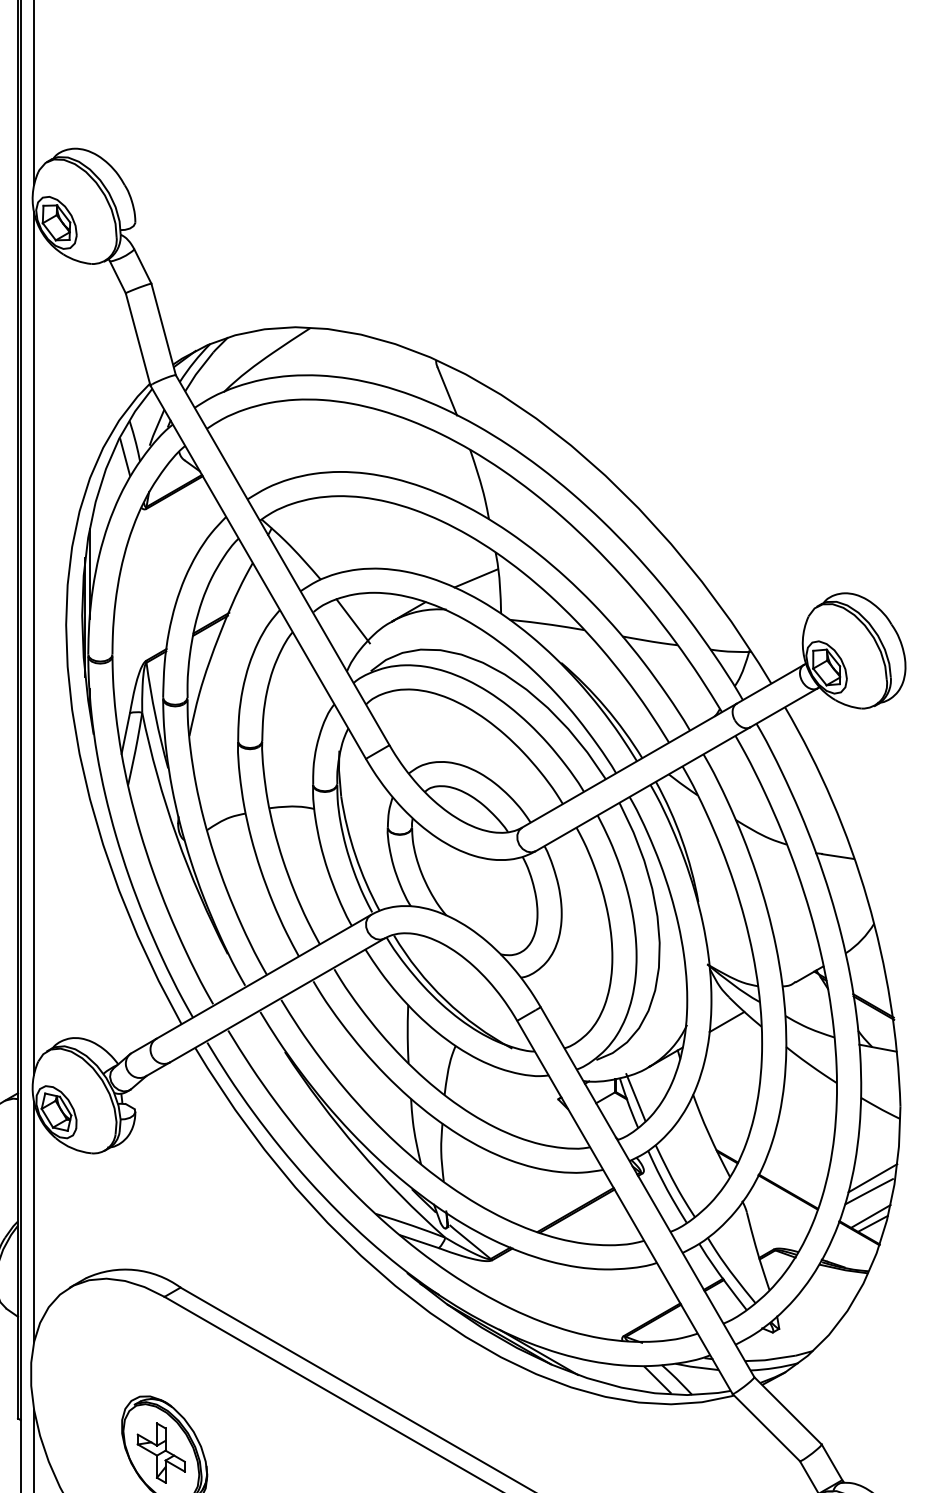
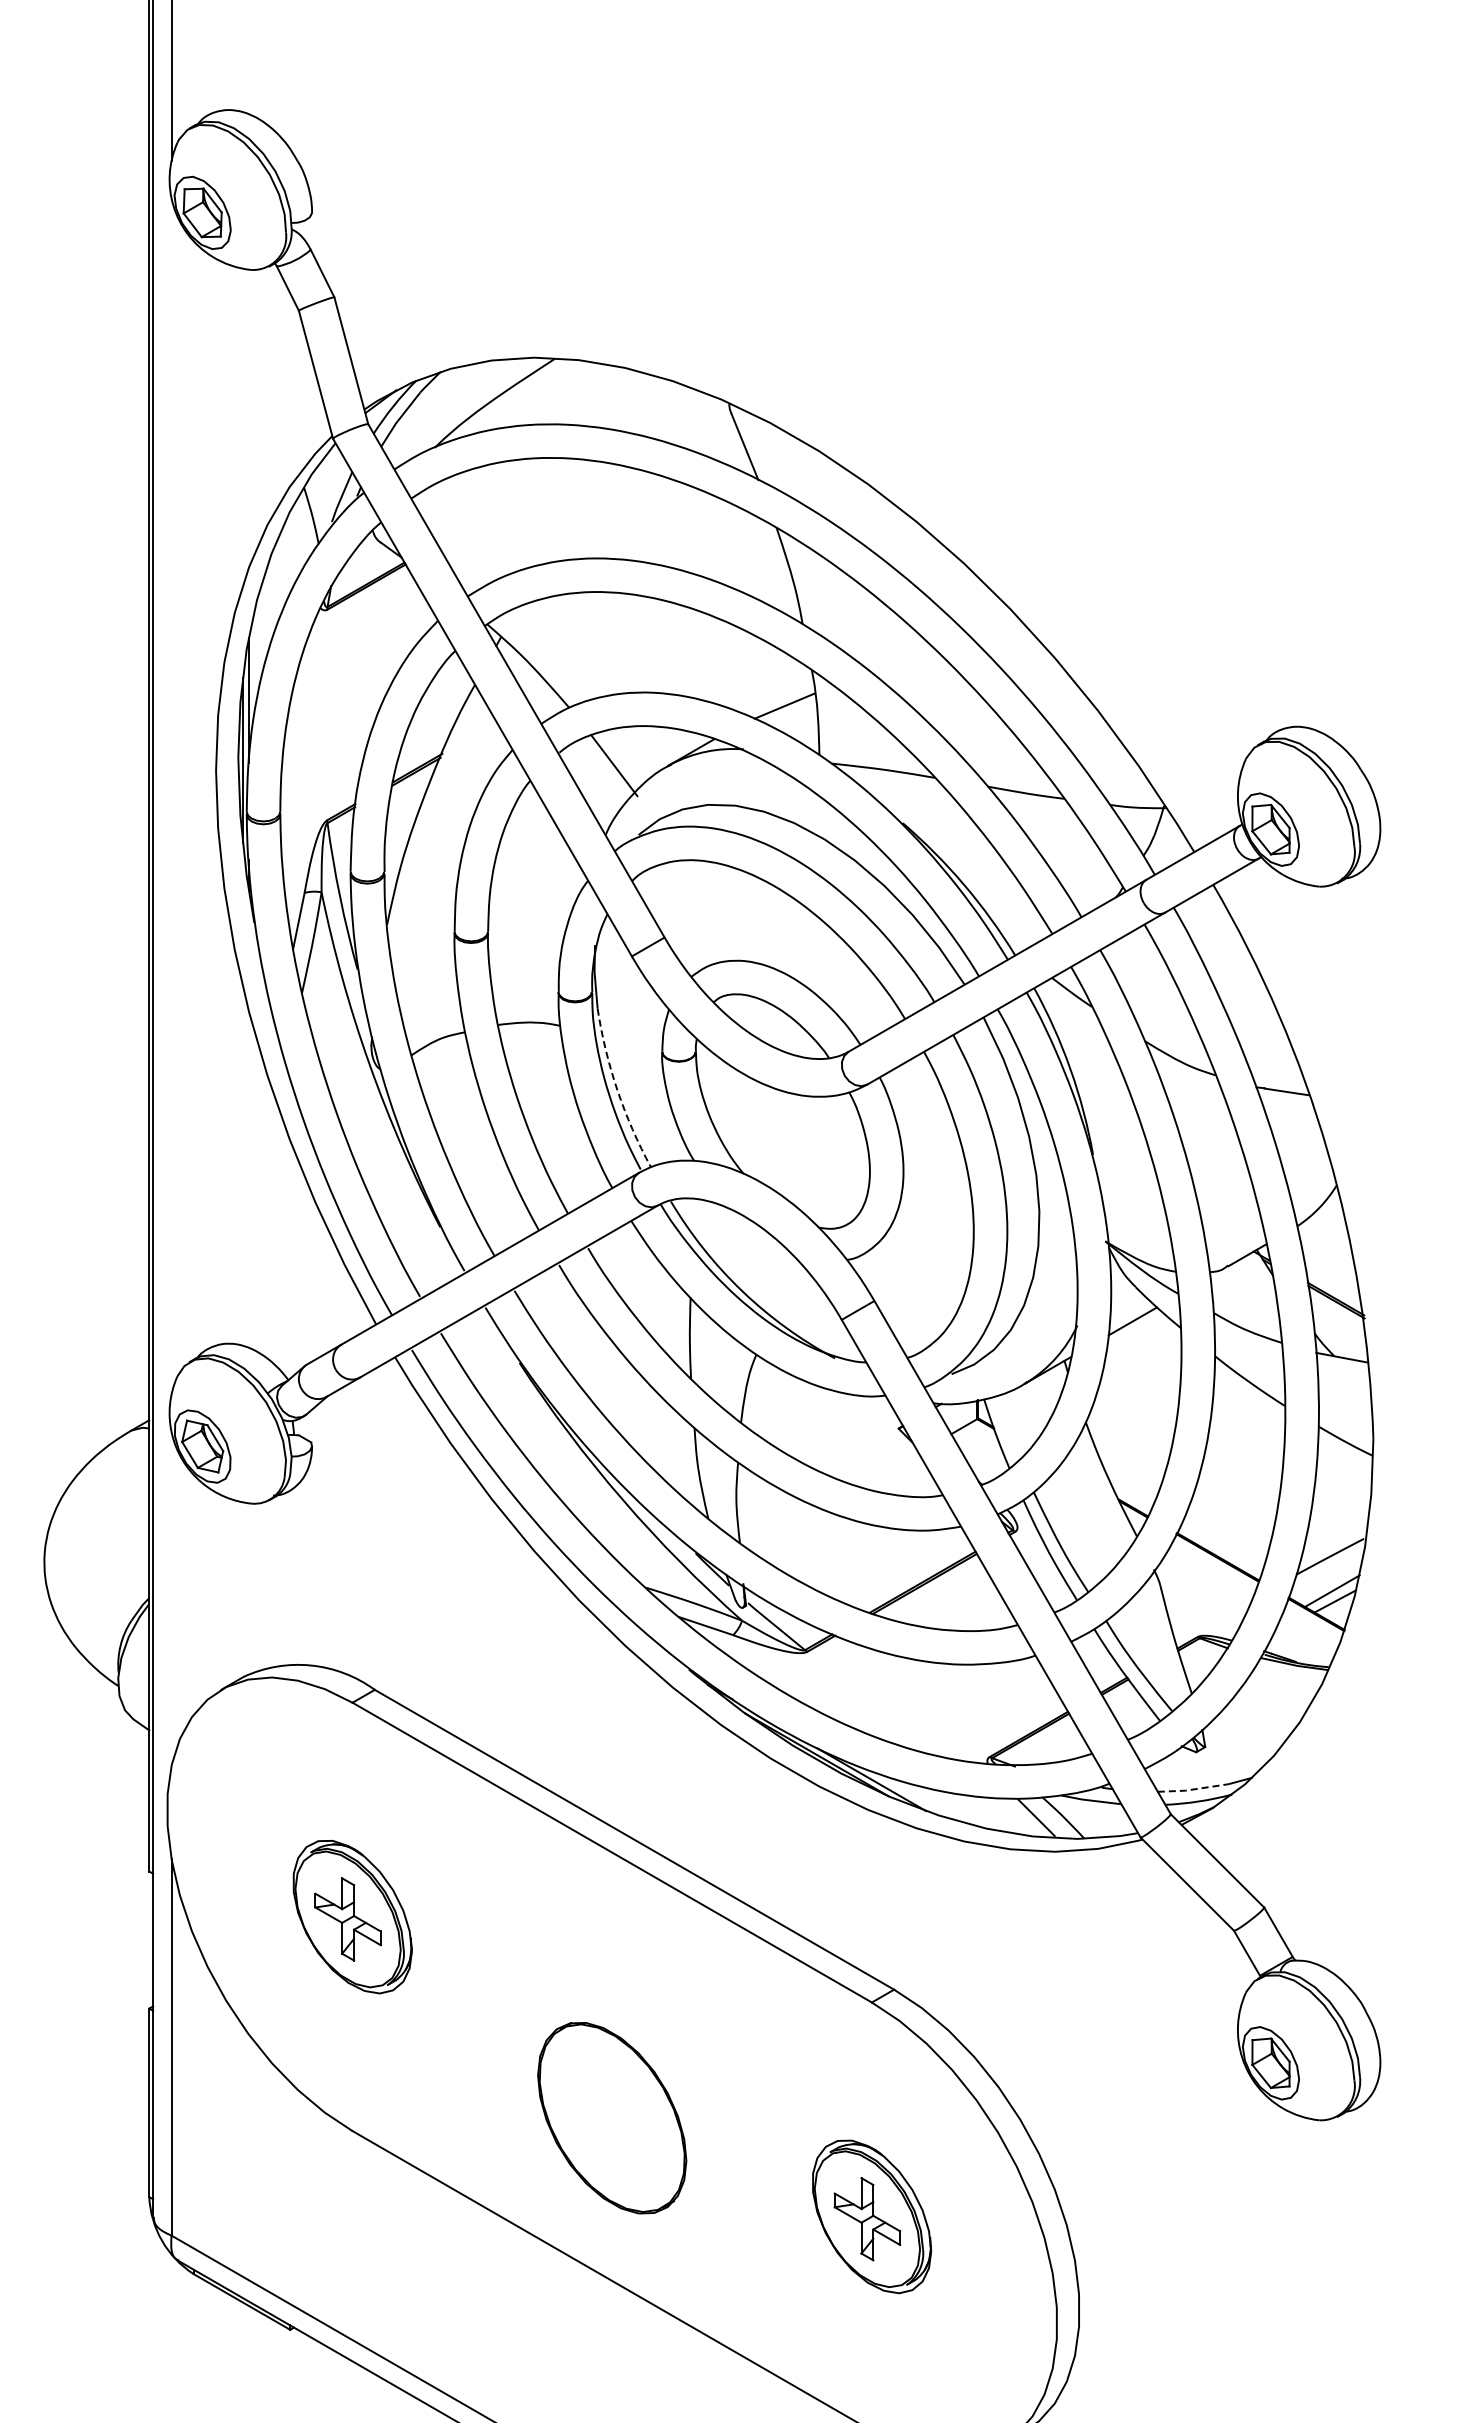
line: (124, 456) -> (297, 537), removed
line: (34, 643) -> (171, 796), removed
arc: (355, 855) -> (617, 1090), solid -> dashed
line: (635, 1097) -> (1006, 1426), removed
line: (872, 1177) -> (1334, 1537), removed
line: (34, 1221) -> (171, 1598), removed
line: (770, 1359) -> (1193, 1789), solid -> dashed

